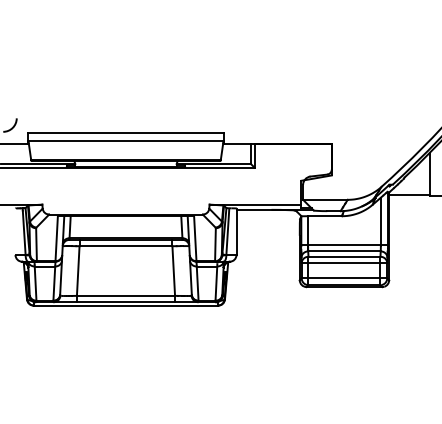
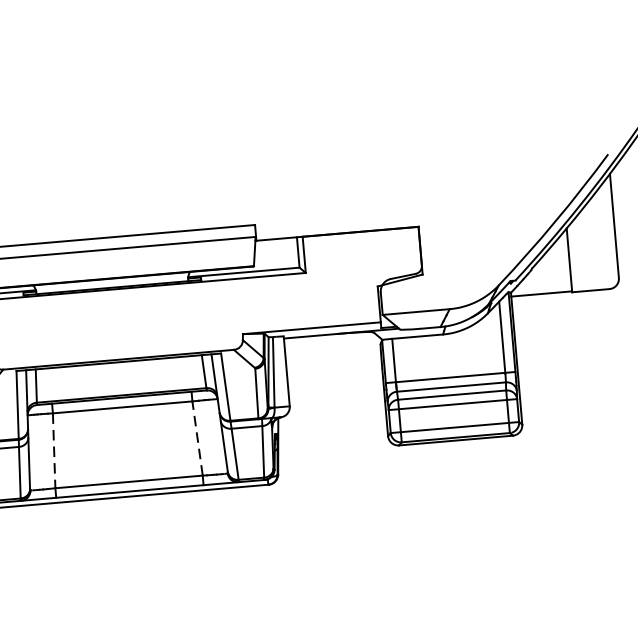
line: (78, 271) -> (54, 451), solid -> dashed
line: (173, 271) -> (197, 439), solid -> dashed

